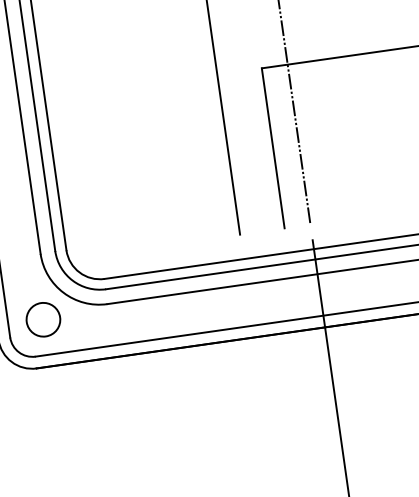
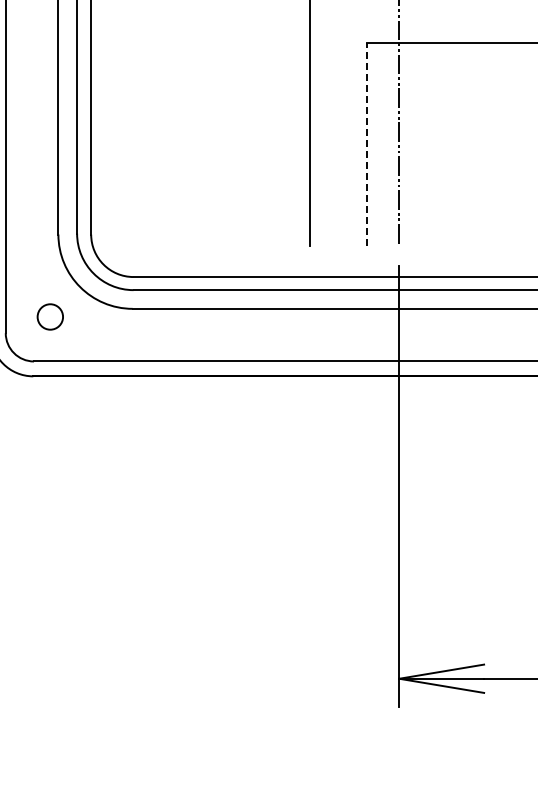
line: (273, 148) -> (366, 144), solid -> dashed
circle: (43, 319) -> (50, 316), size x0.6

